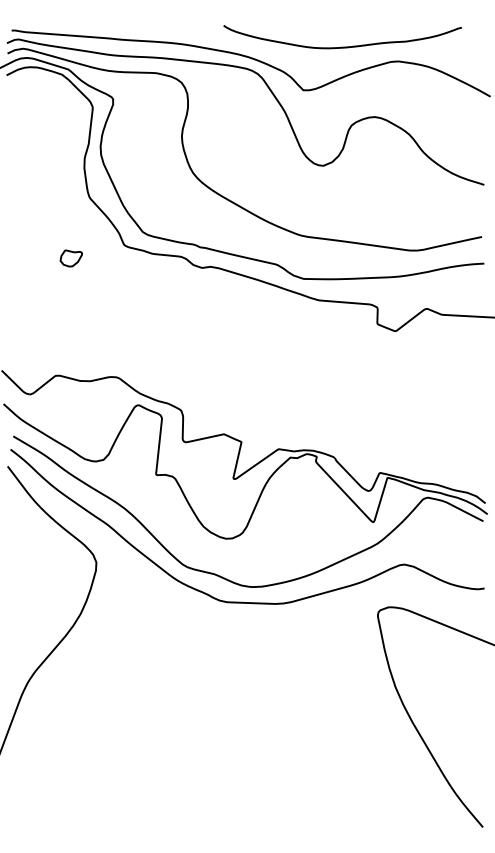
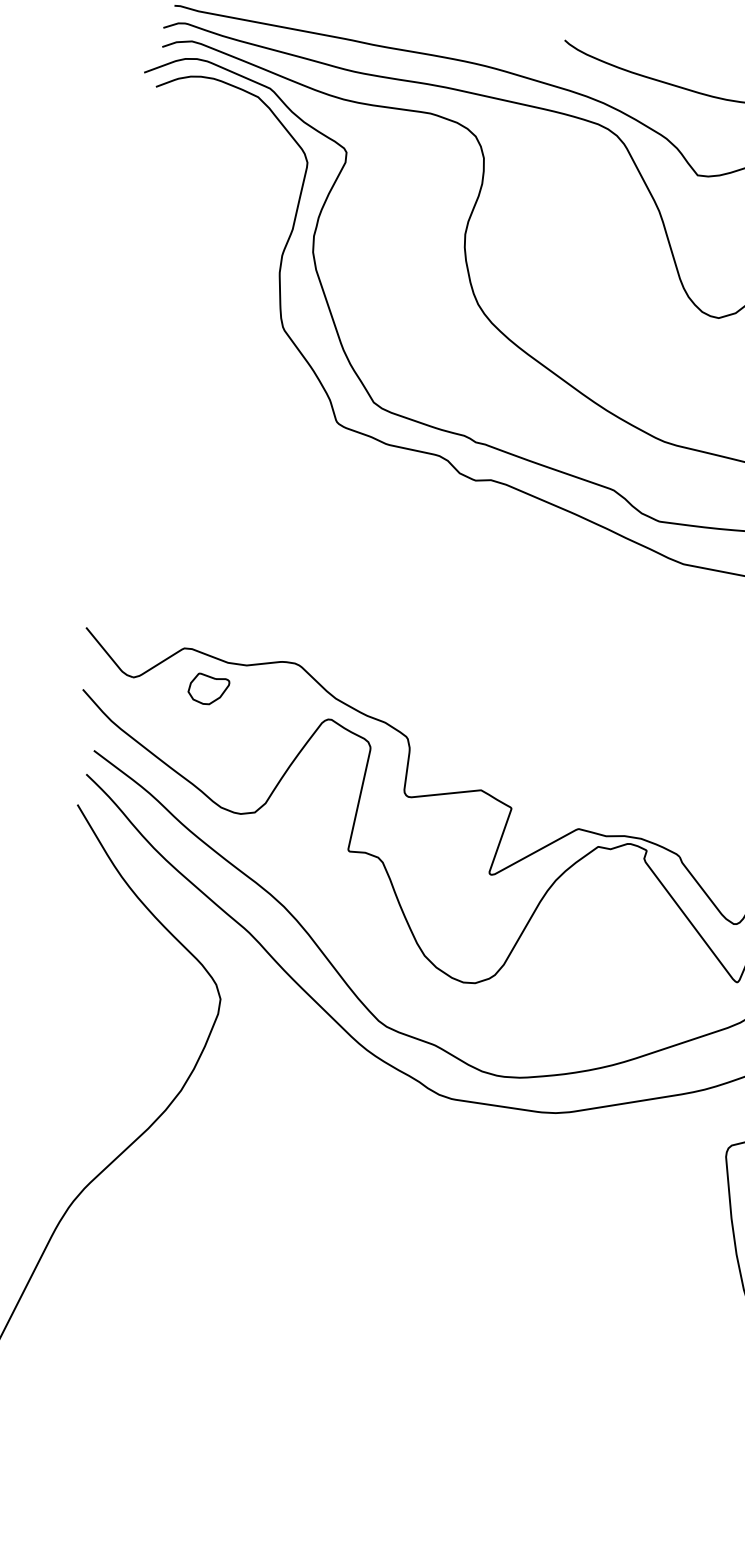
part: (70, 258) -> (207, 689), moved

